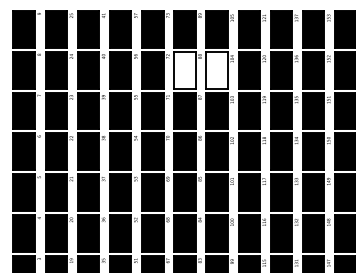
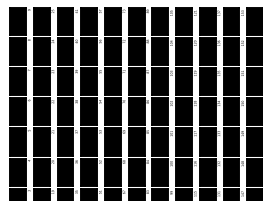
fill: (184, 69) -> (136, 51), added
fill: (216, 69) -> (159, 51), added

